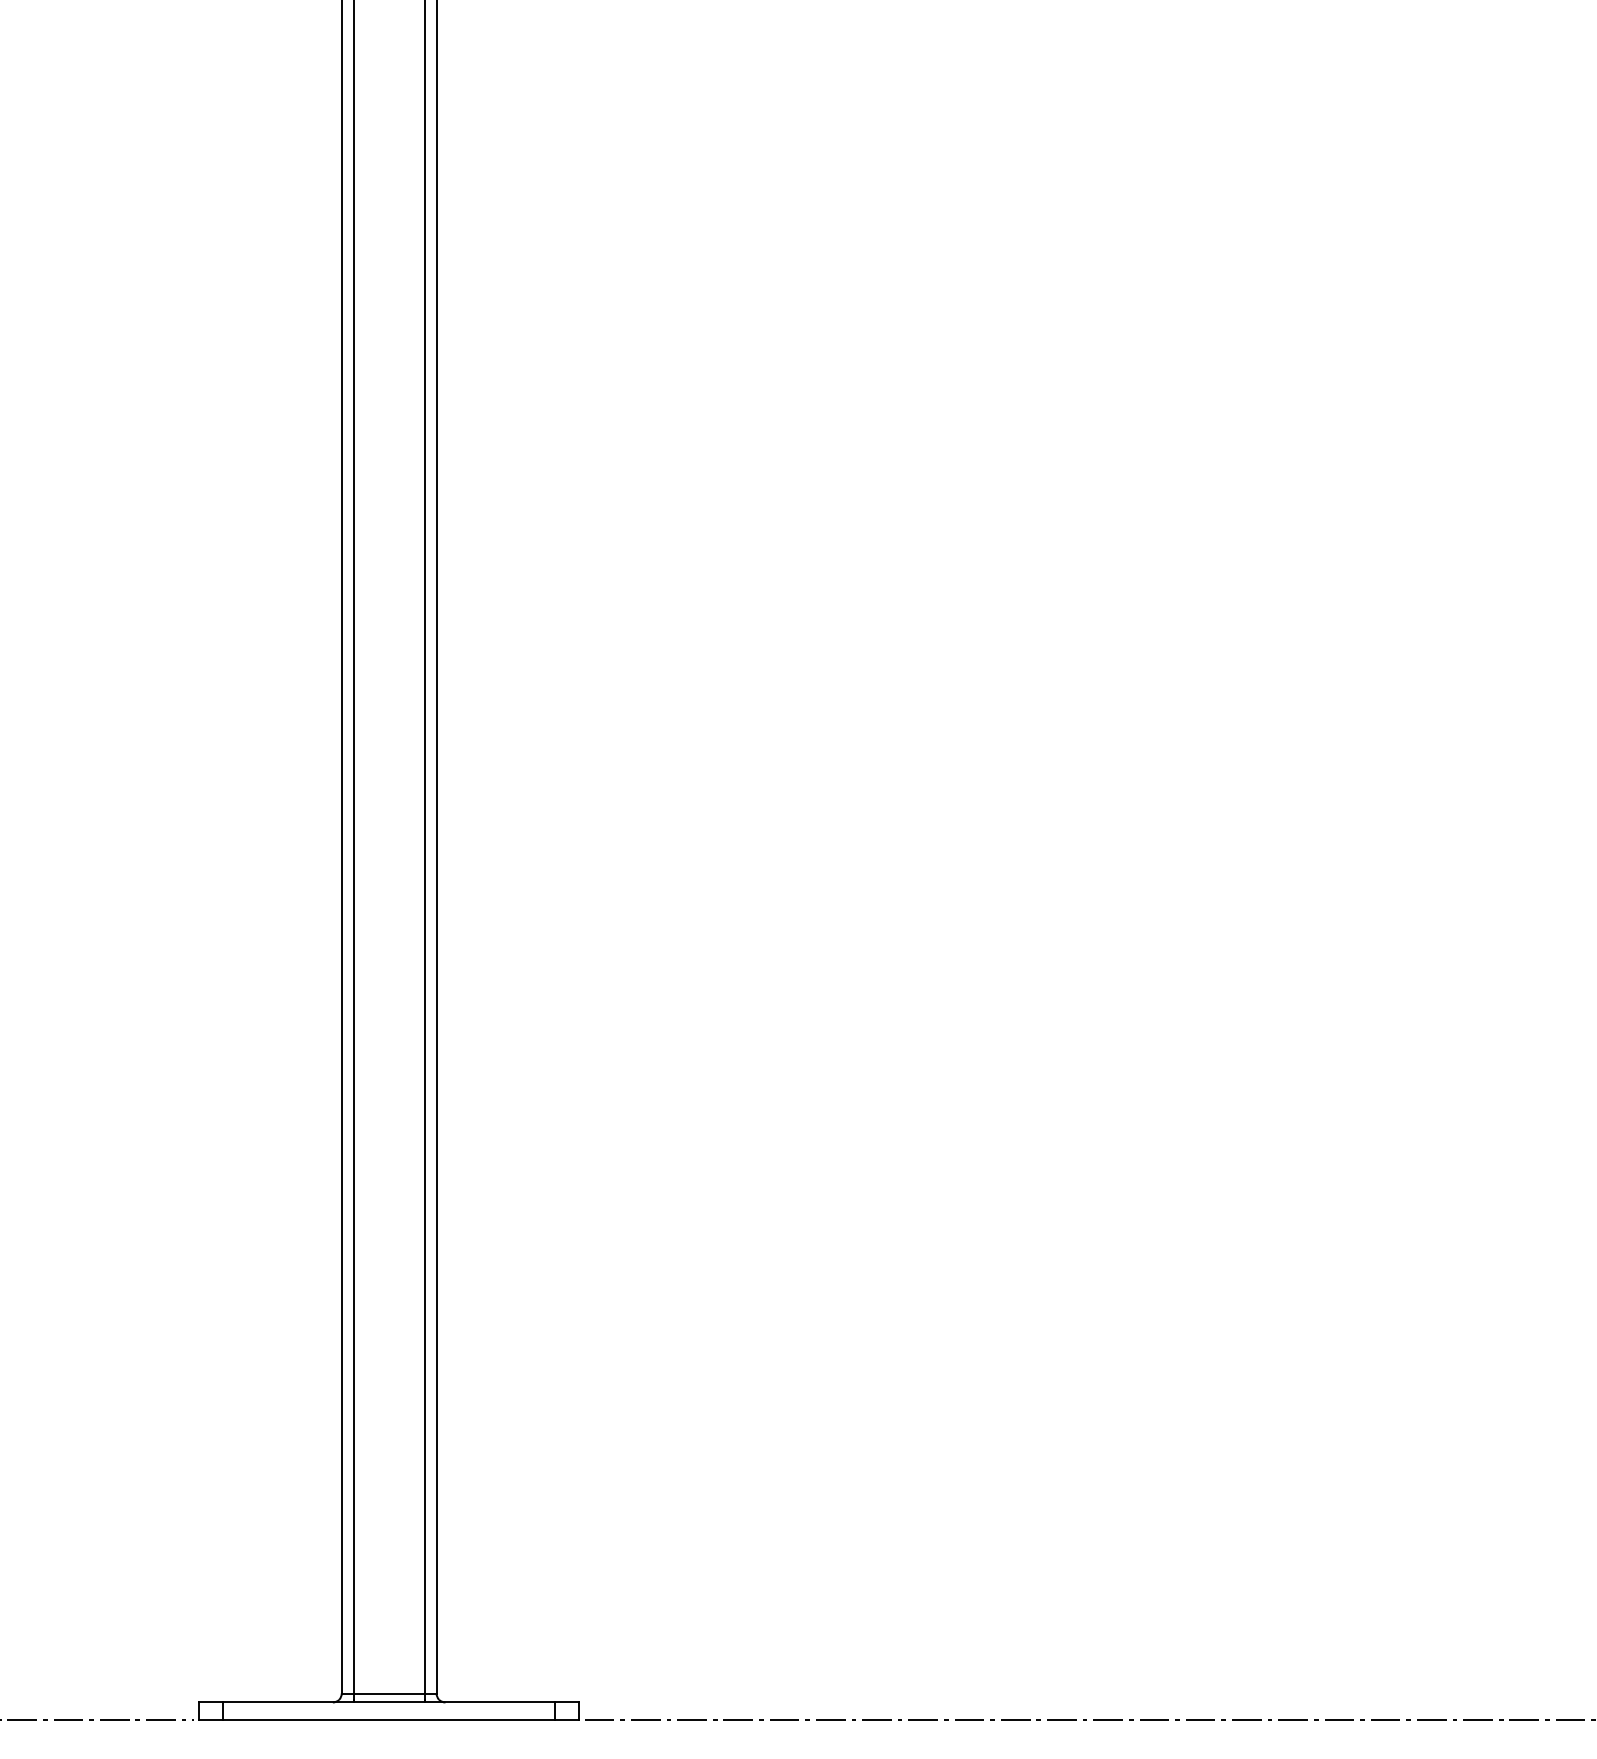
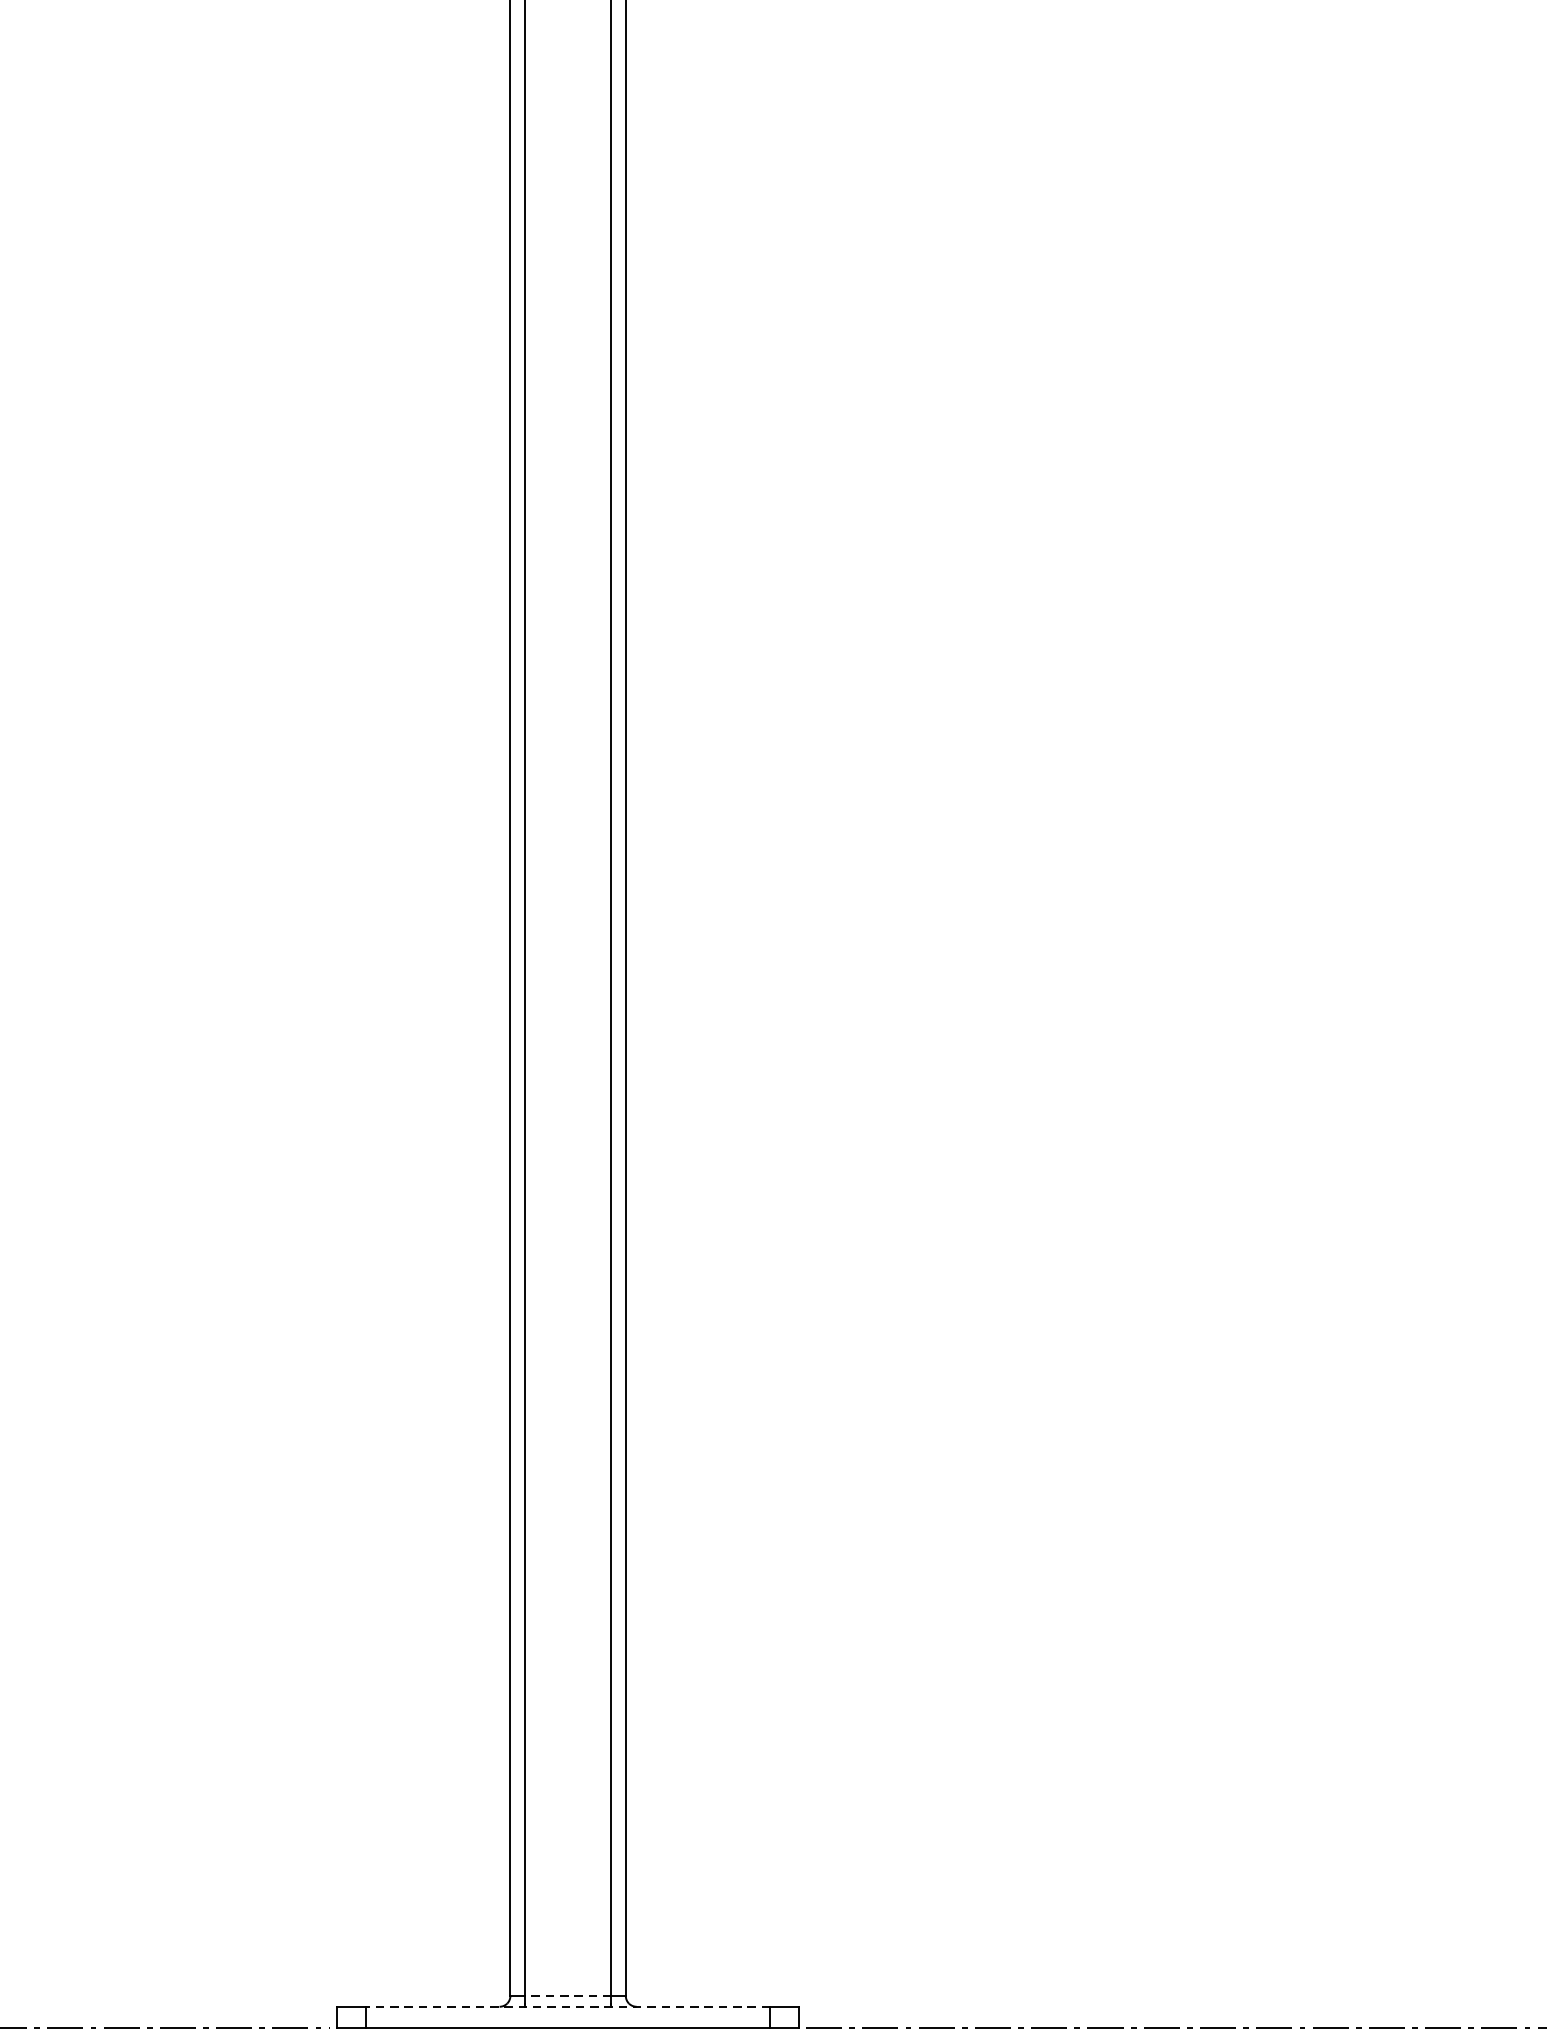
line: (389, 1693) -> (568, 1995), solid -> dashed
line: (389, 1702) -> (568, 2006), solid -> dashed

